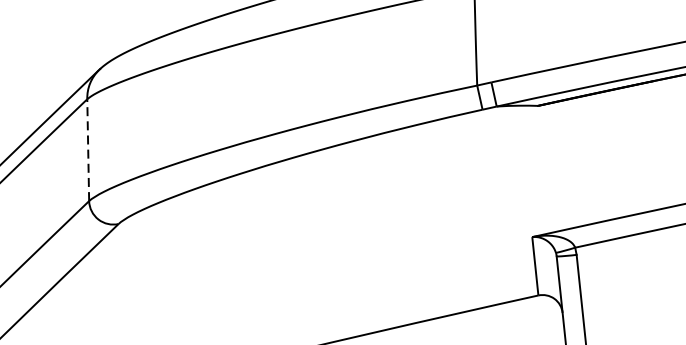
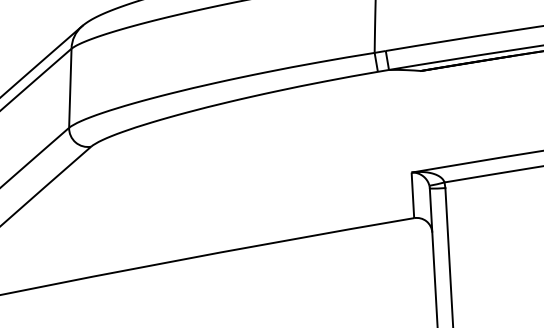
line: (88, 149) -> (70, 87), dashed -> solid

